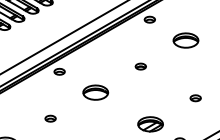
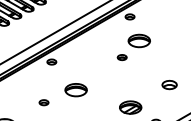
part: (185, 39) -> (138, 40), moved
part: (94, 93) -> (75, 90), moved
part: (195, 97) -> (169, 84), size x1.6

